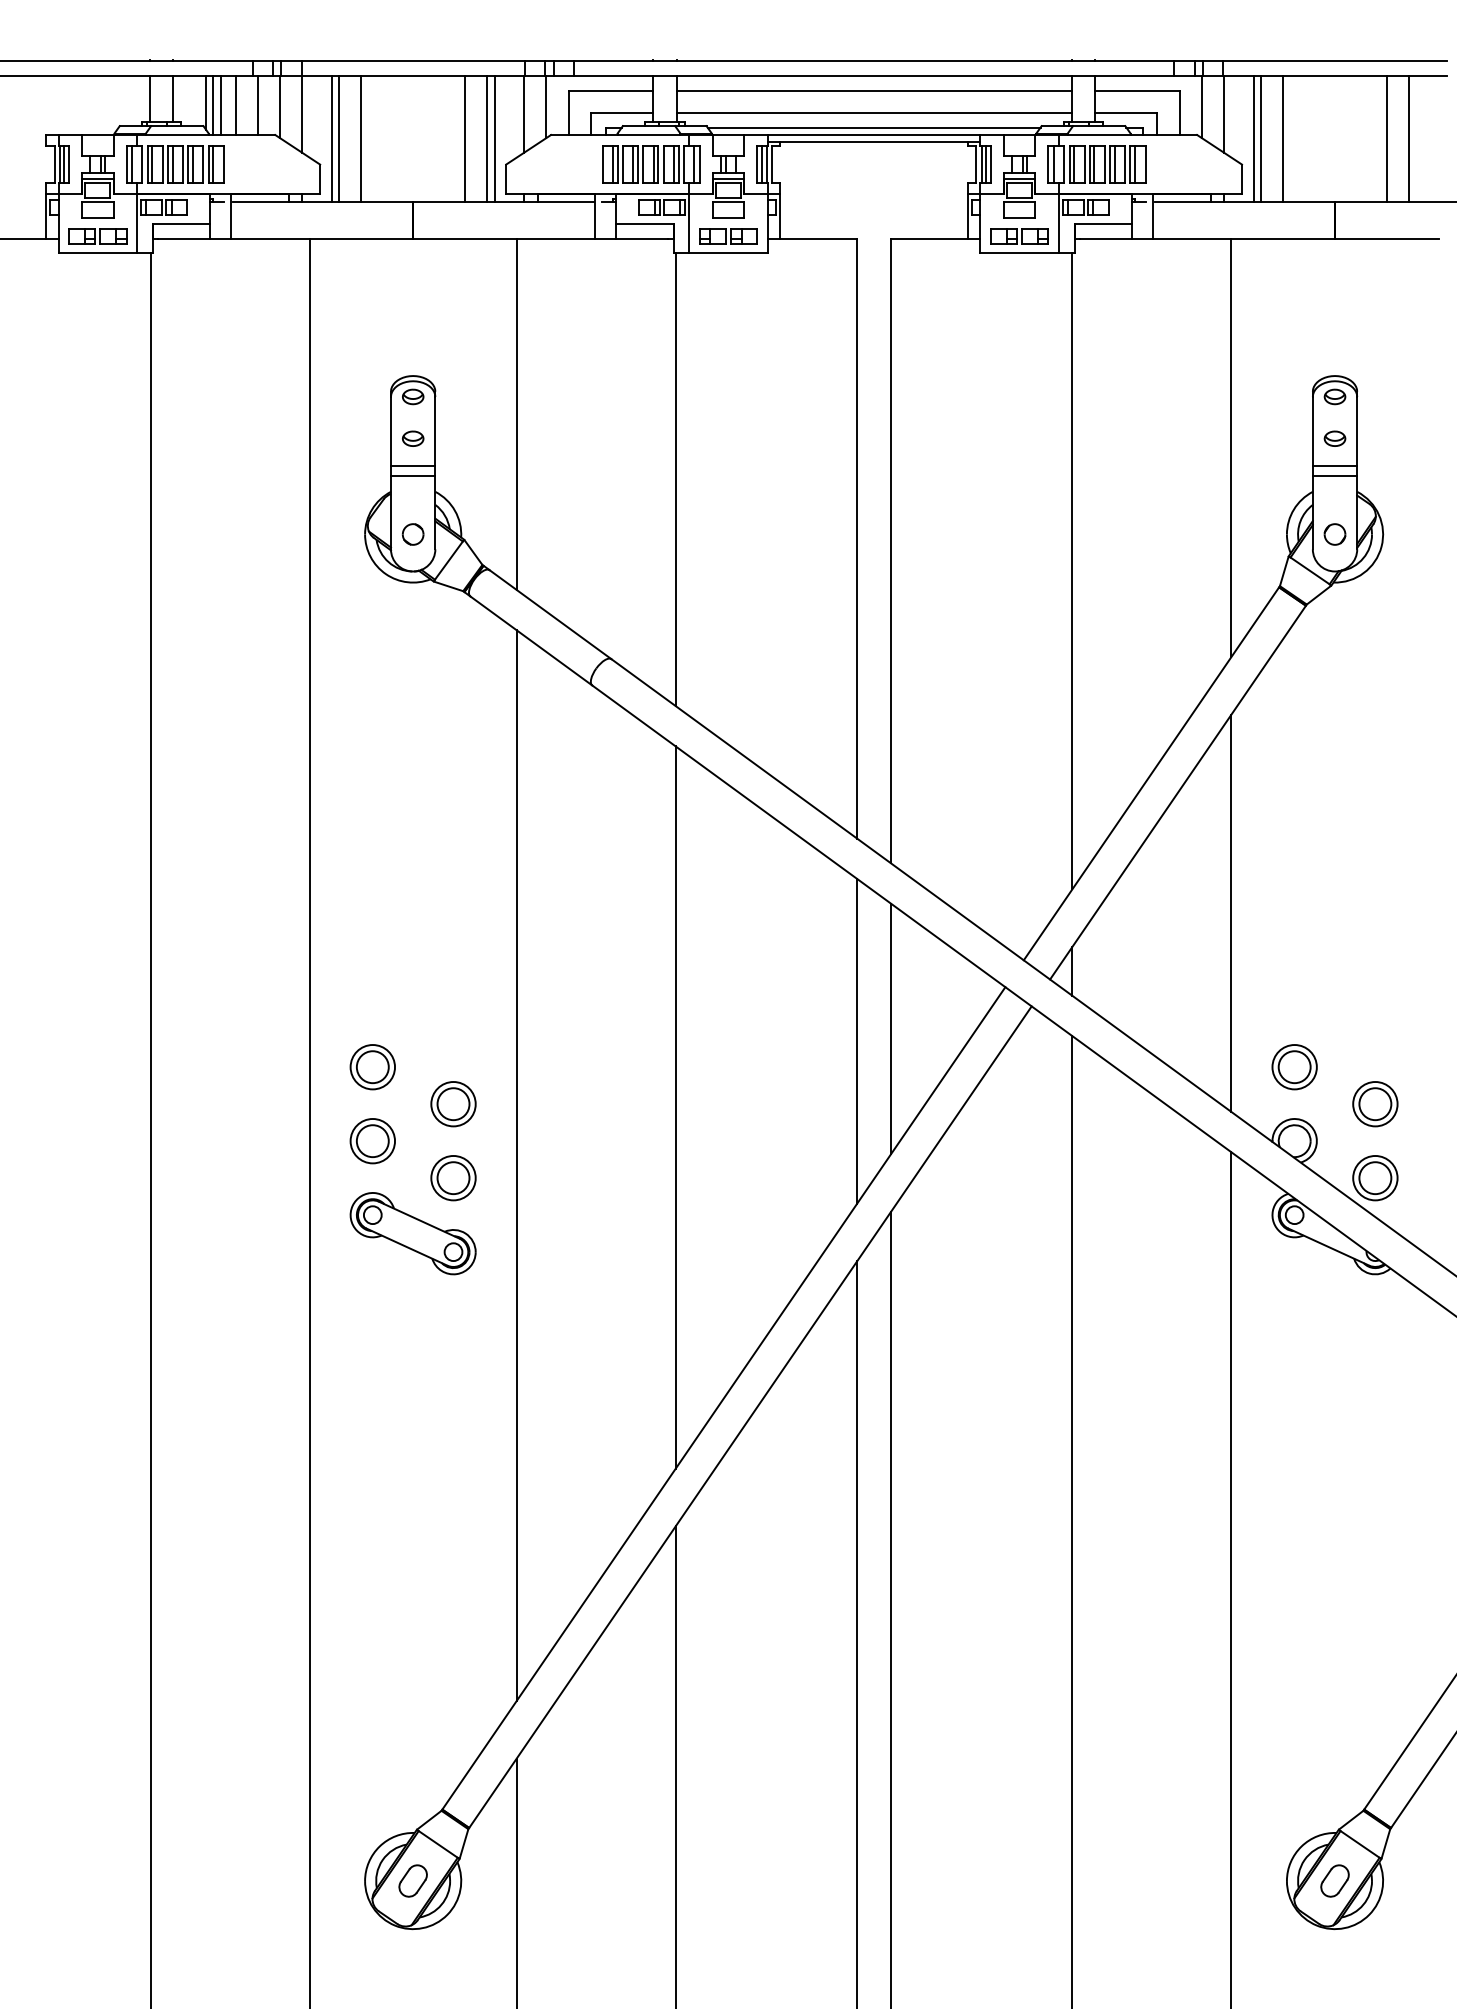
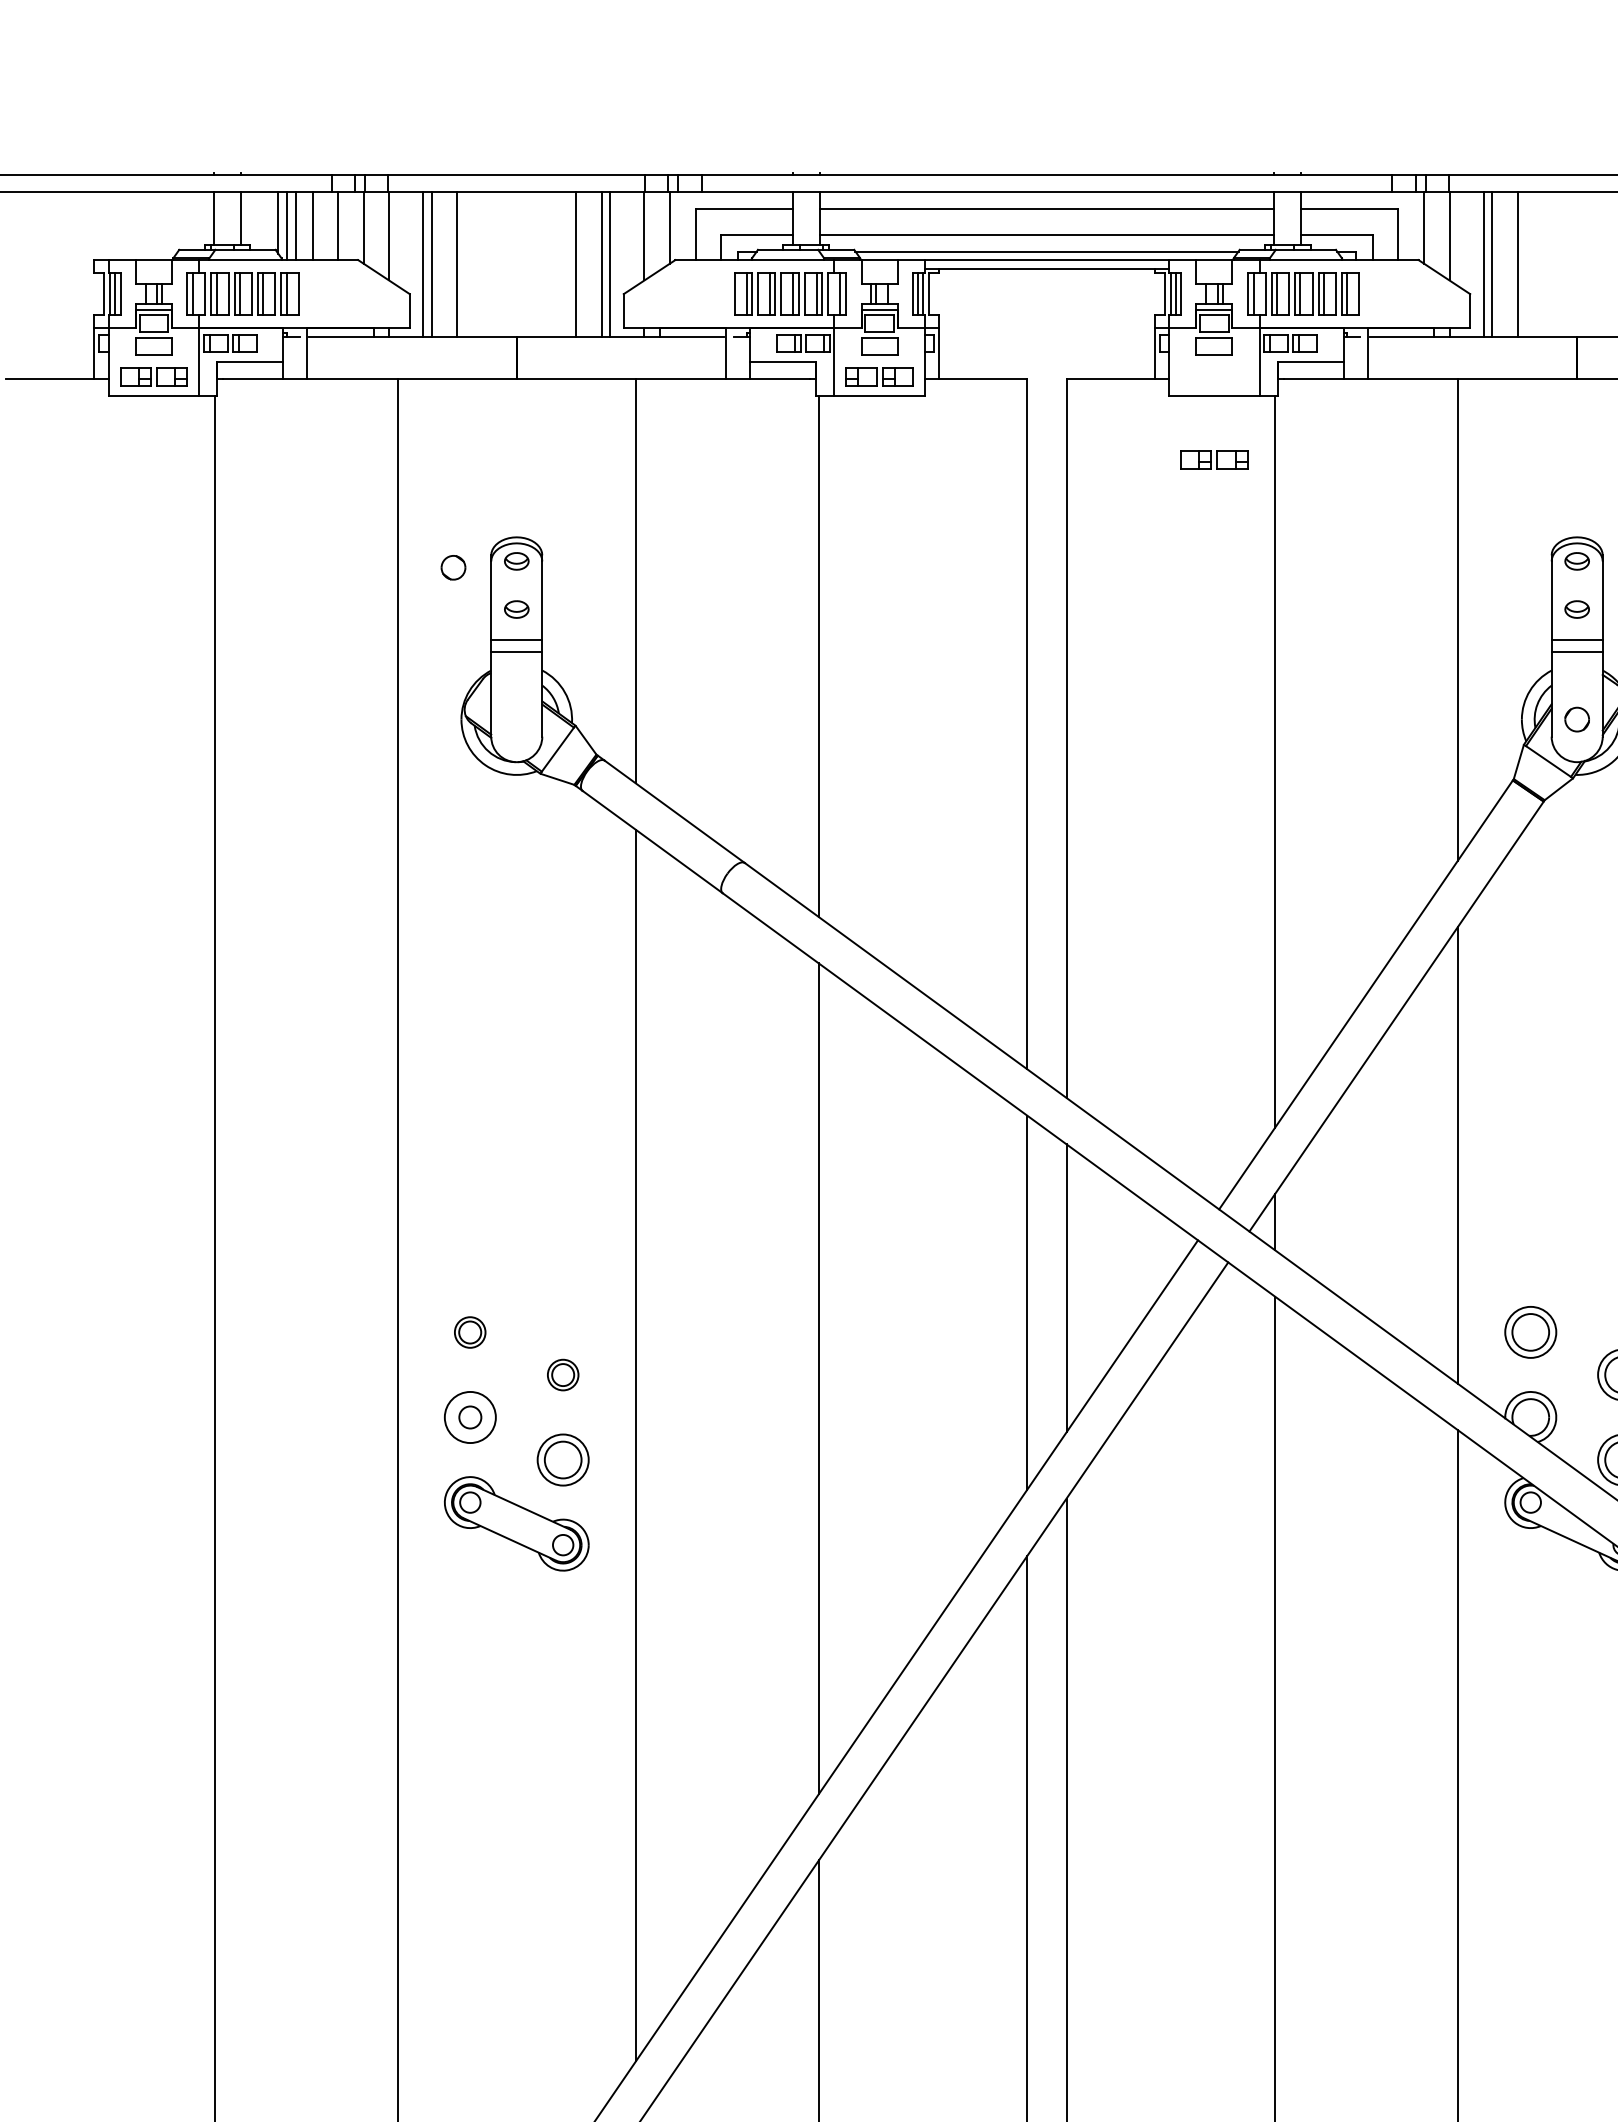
part: (1019, 236) -> (1214, 459), moved
part: (412, 534) -> (452, 567), moved
part: (372, 1067) -> (469, 1332), size x0.6
part: (453, 1104) -> (563, 1375), size x0.6
circle: (372, 1141) -> (469, 1417), size x0.6

